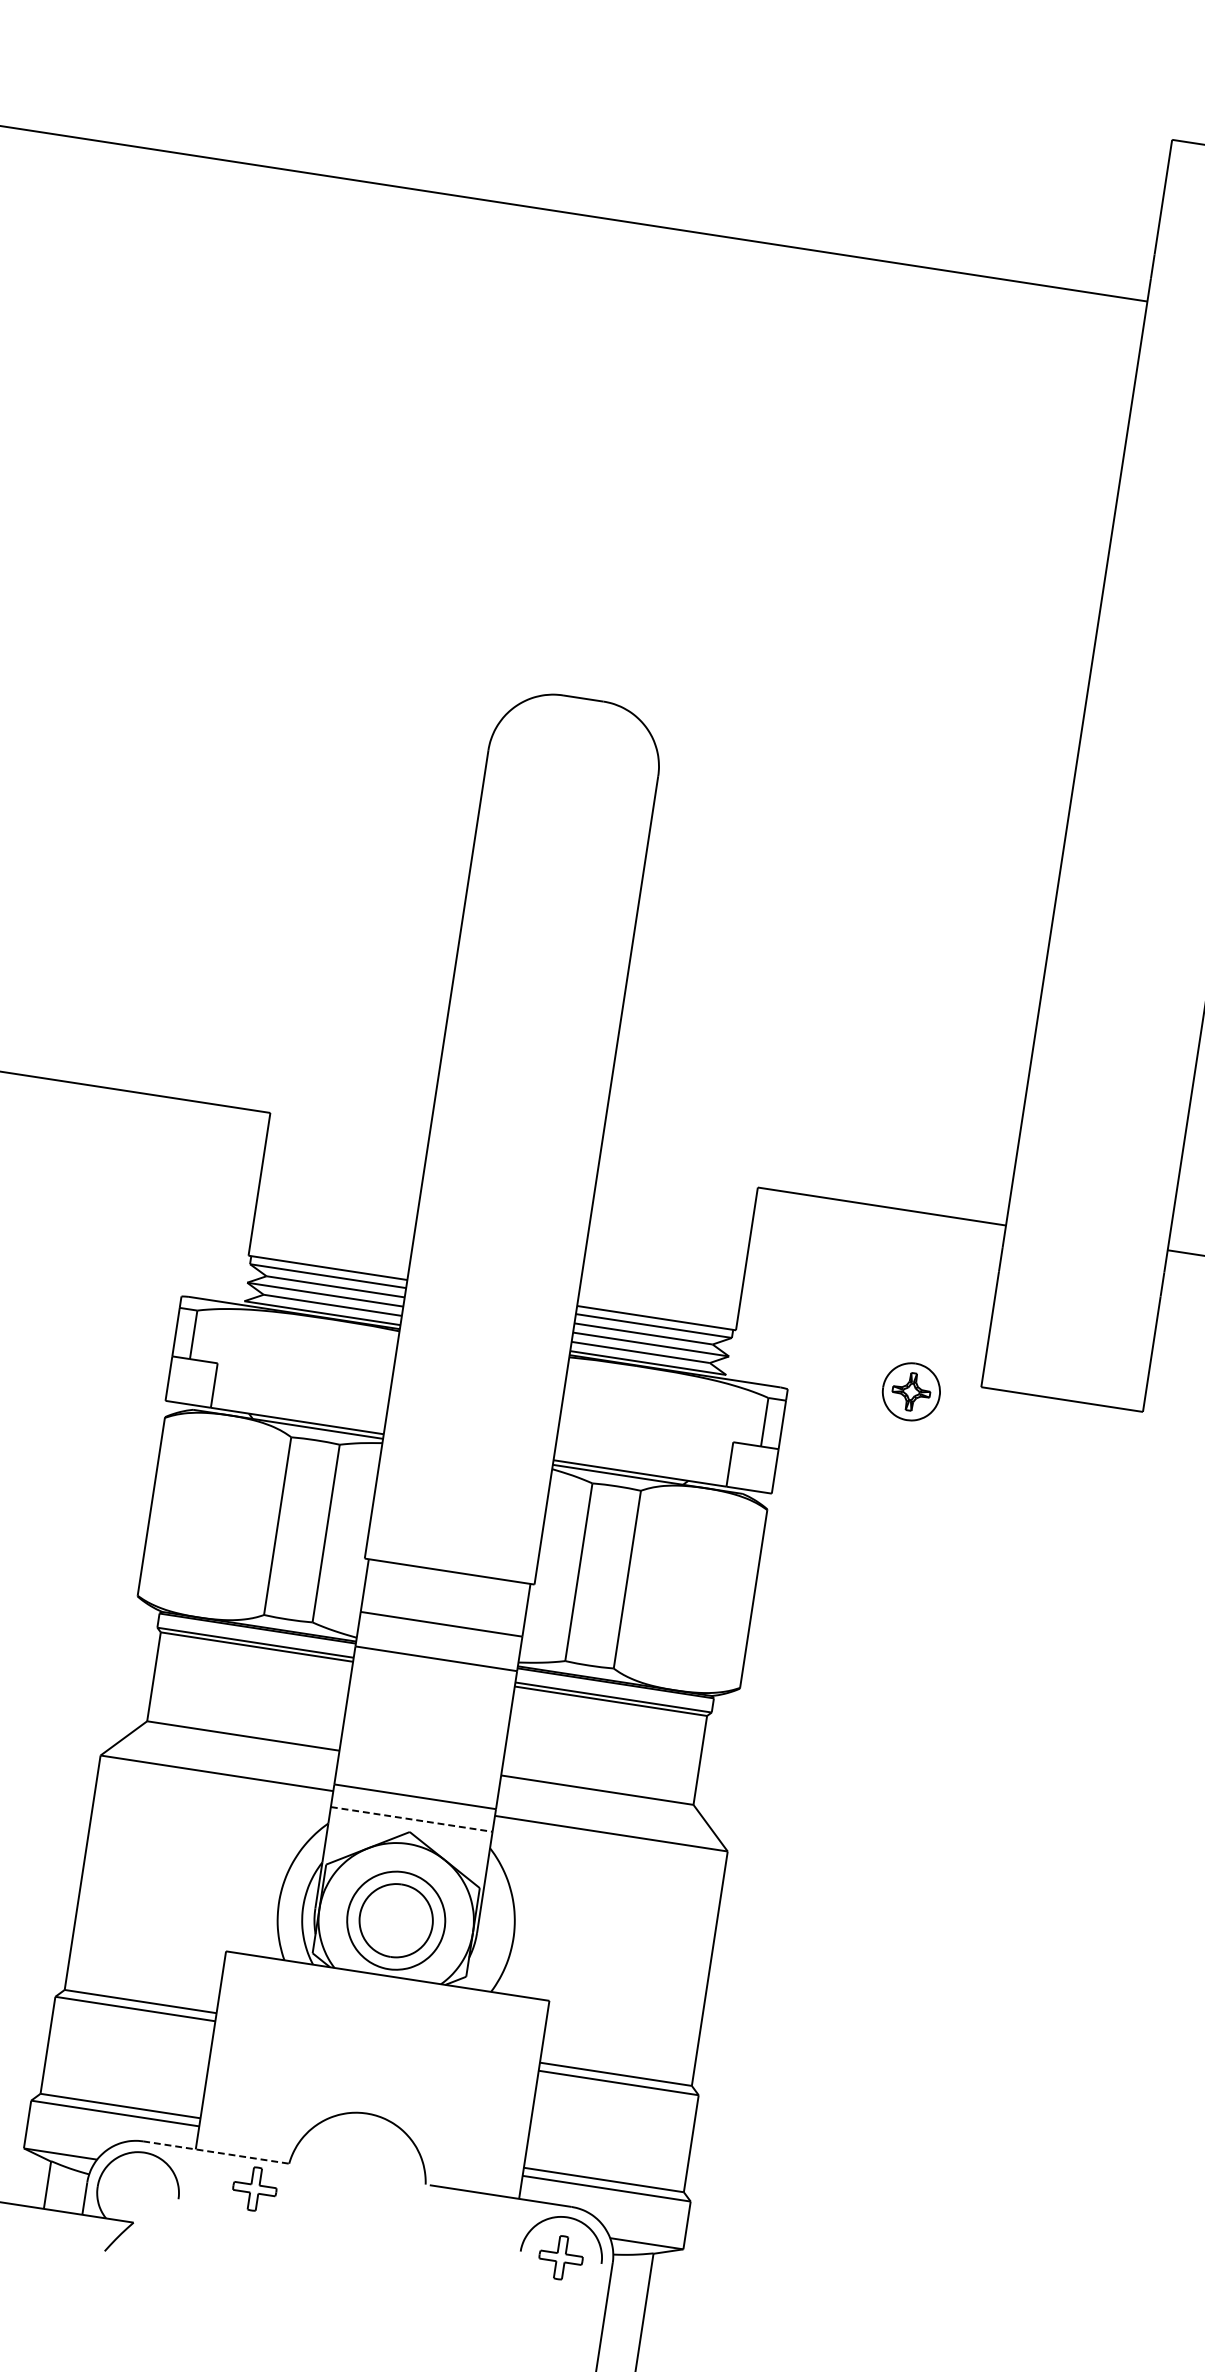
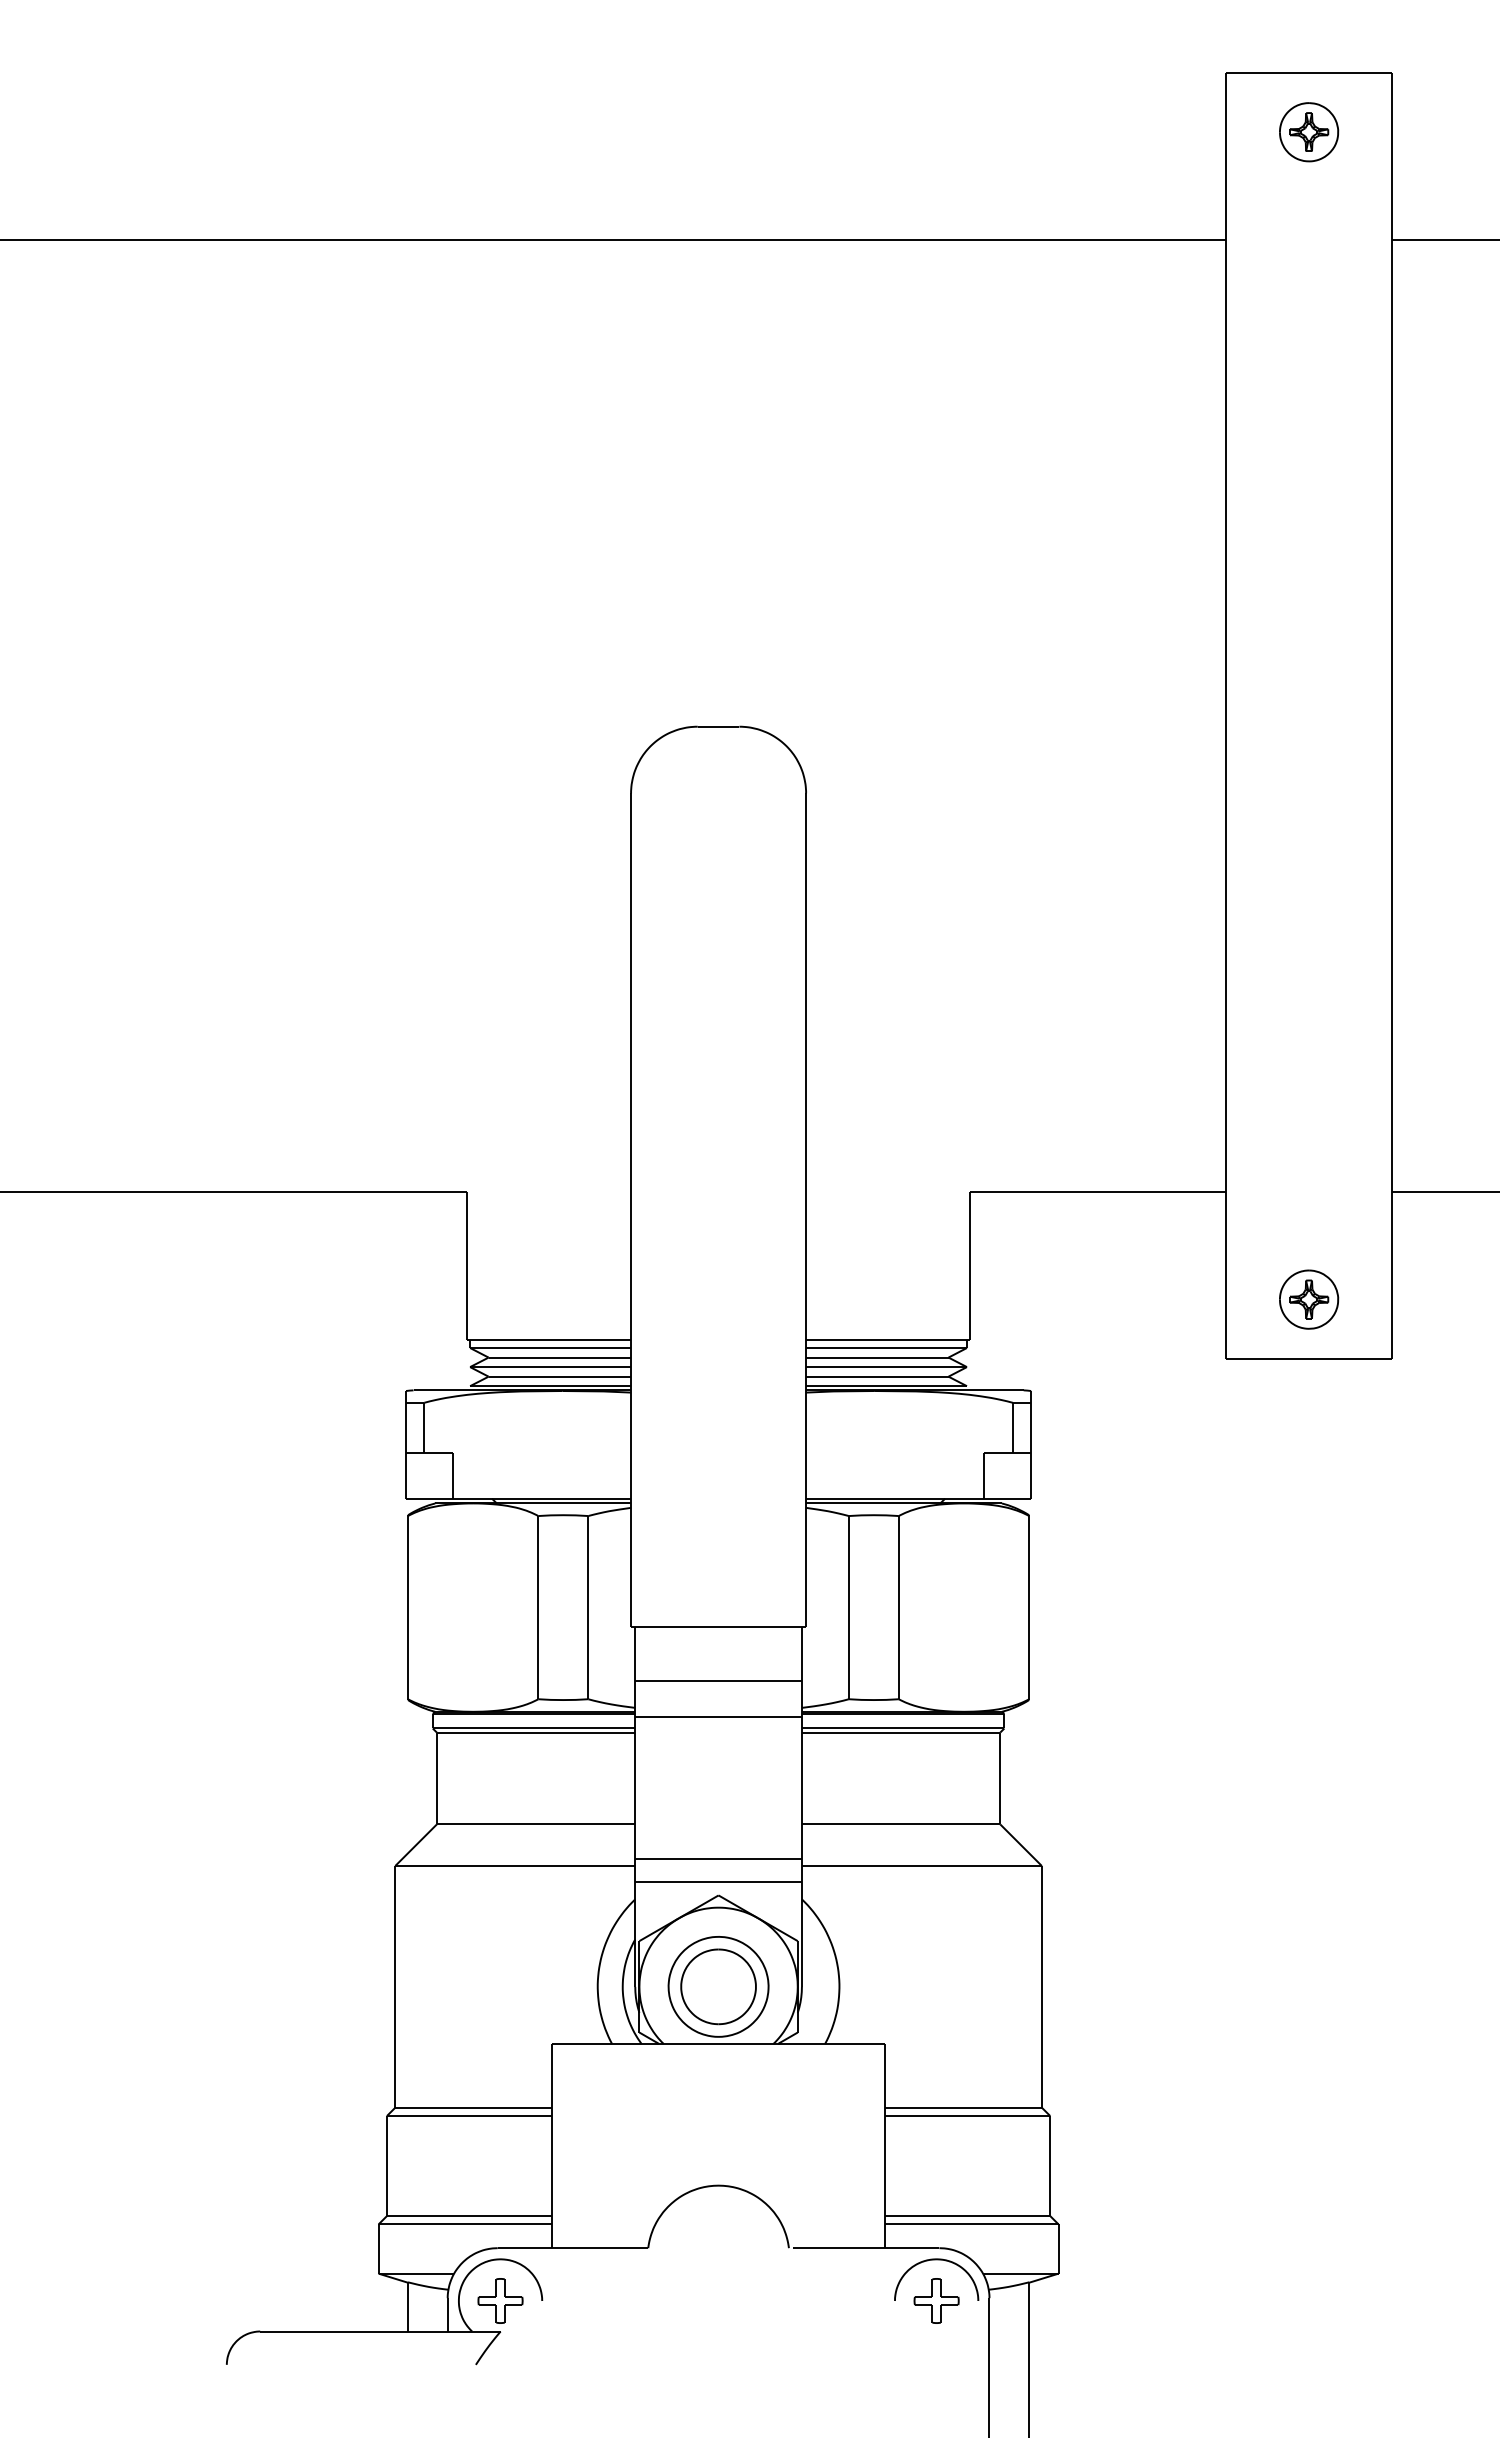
part: (911, 1391) -> (1309, 1299), moved
line: (412, 1819) -> (719, 1882), dashed -> solid
line: (216, 2152) -> (573, 2248), dashed -> solid
part: (254, 2188) -> (500, 2300), moved

